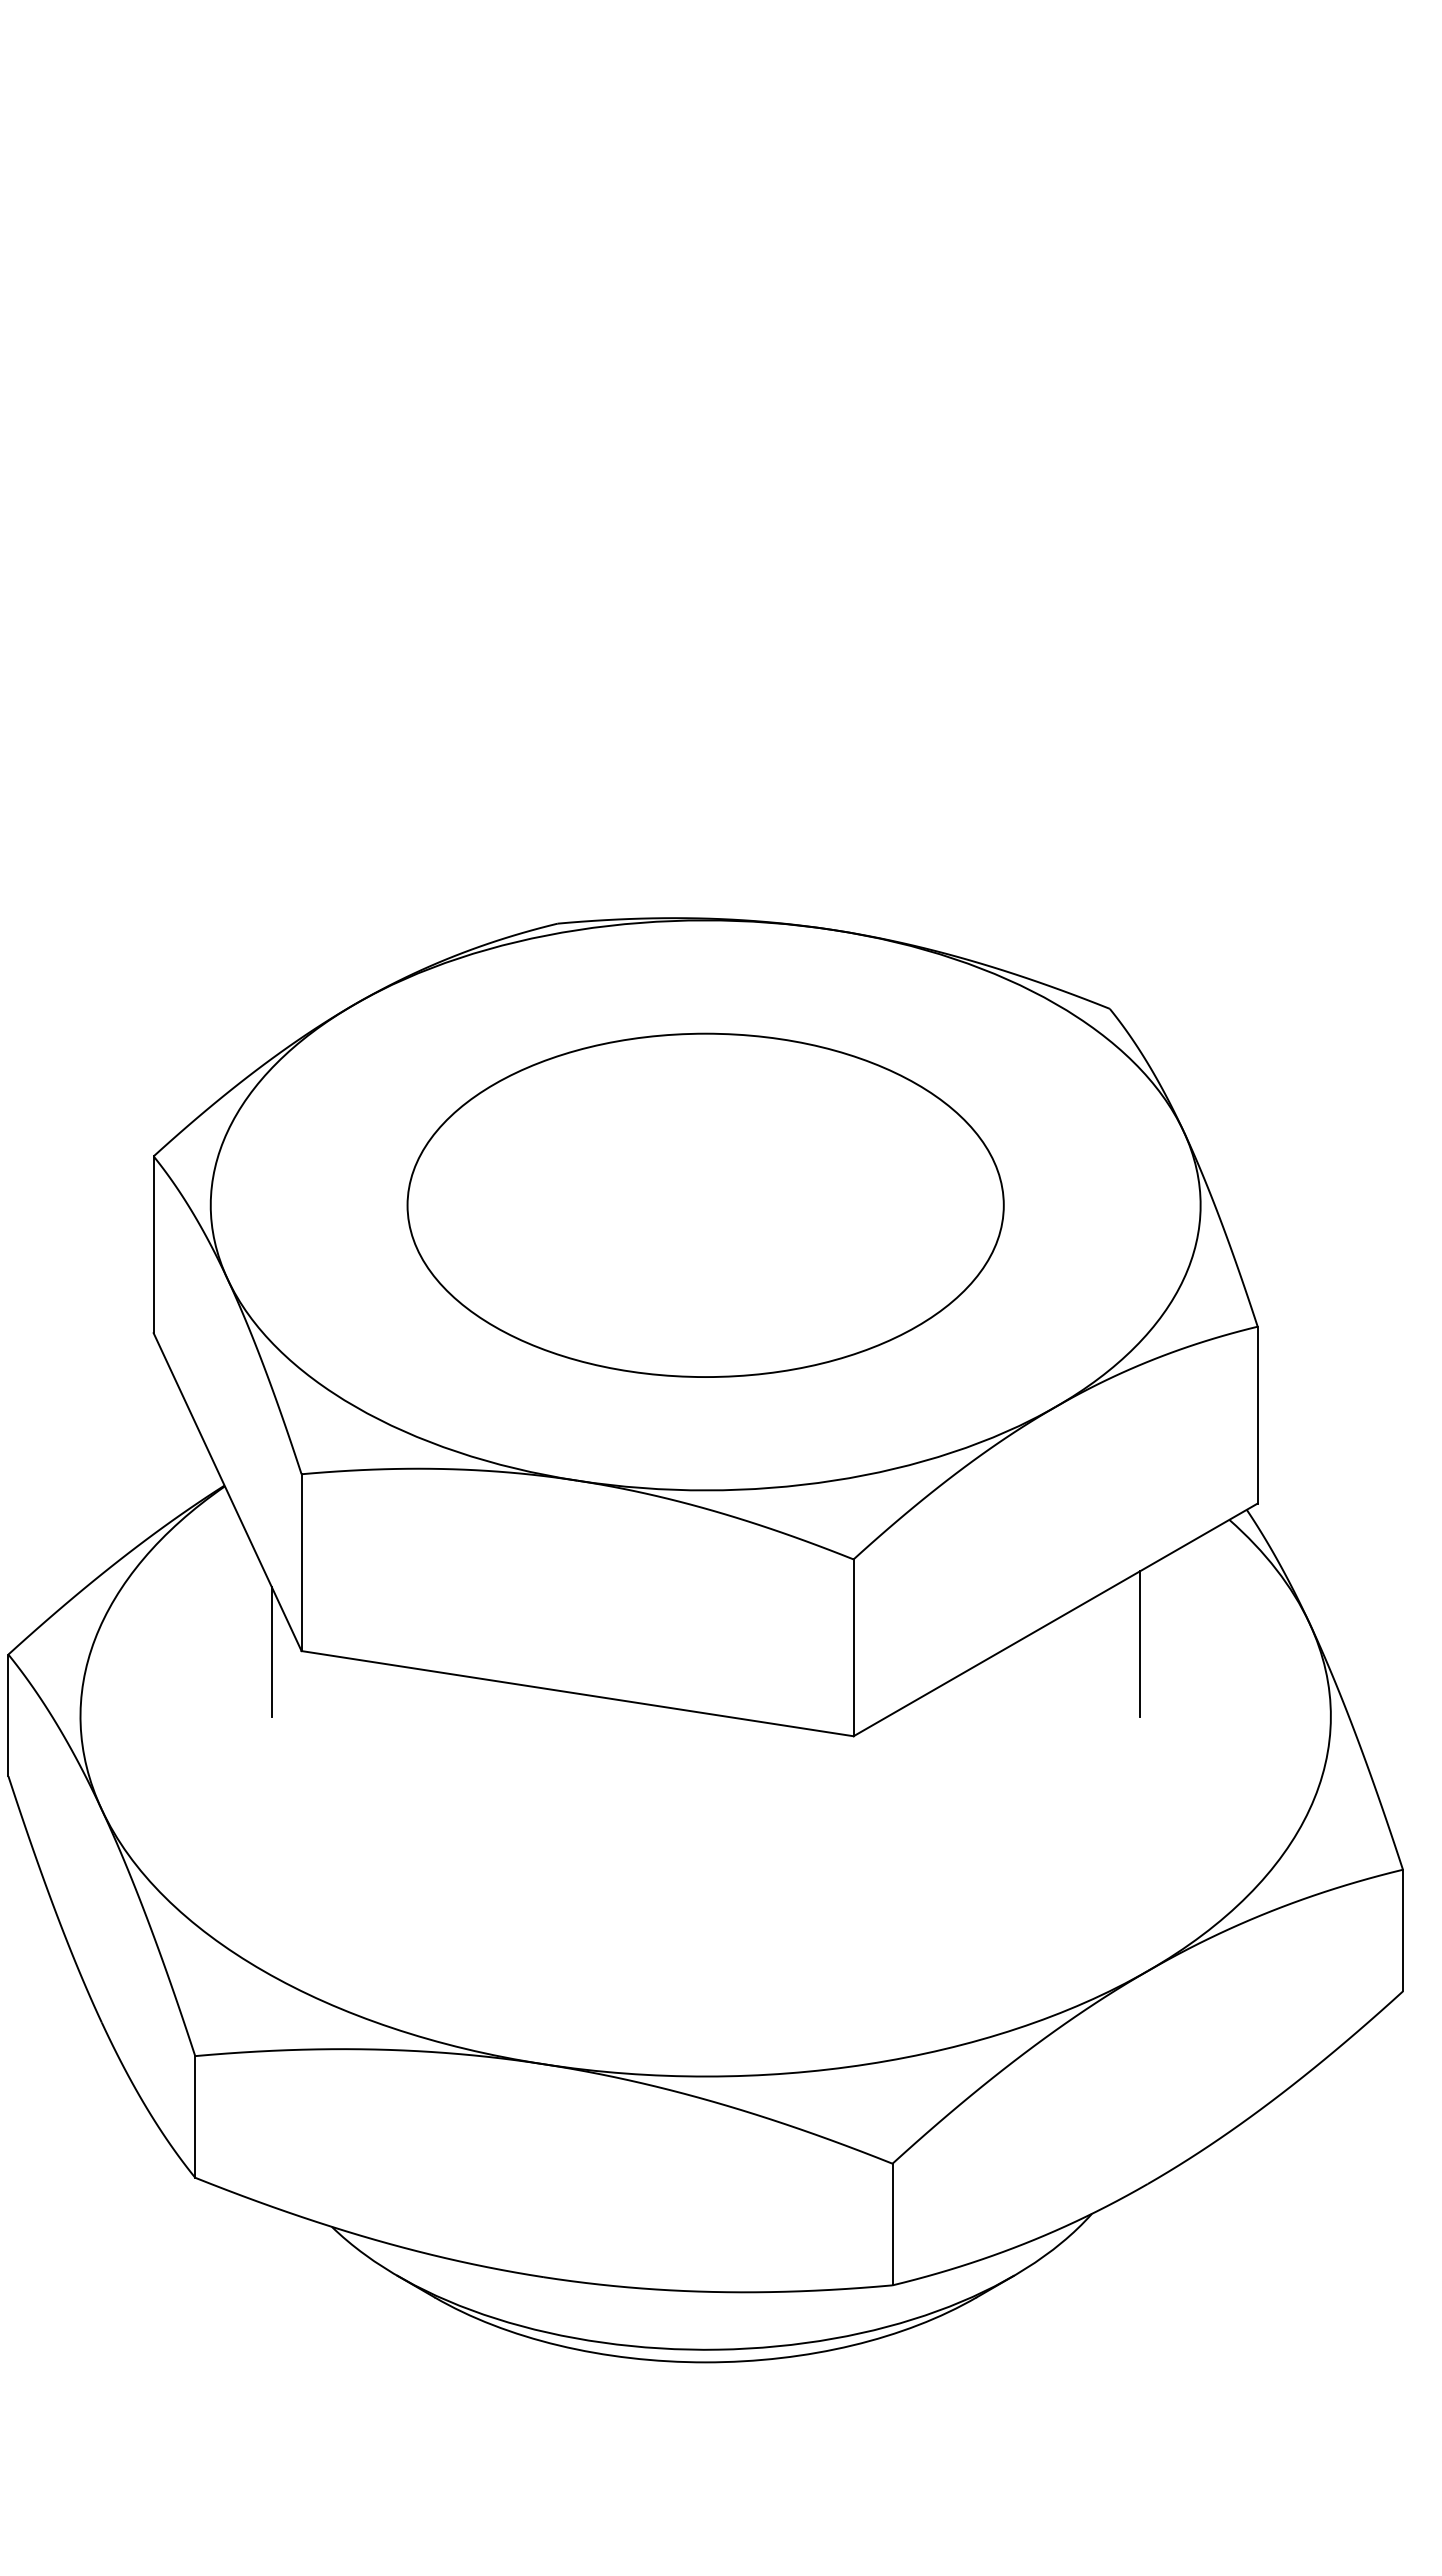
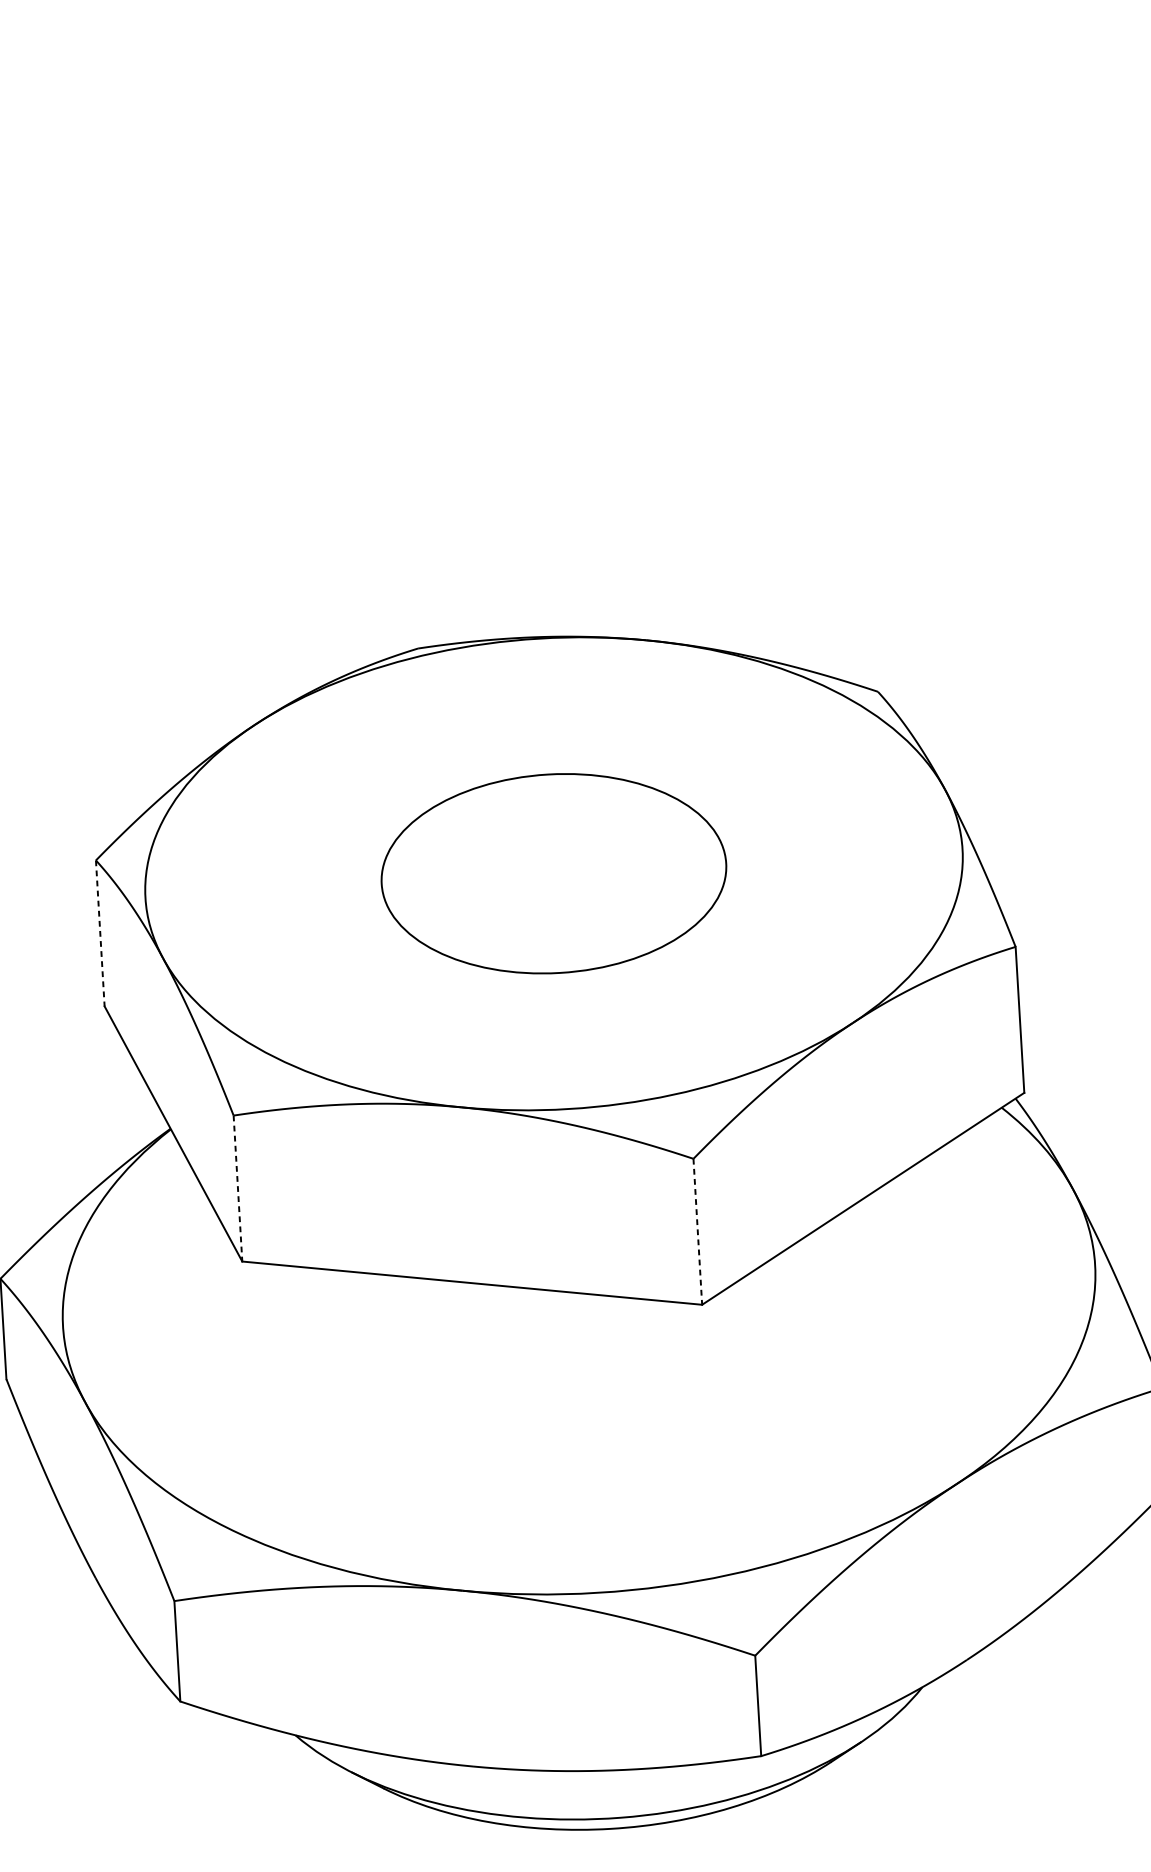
part: (705, 1204) -> (553, 873), size x0.7
line: (153, 1245) -> (100, 934), solid -> dashed
line: (301, 1563) -> (237, 1189), solid -> dashed
line: (1139, 1643) -> (933, 1214), removed
line: (853, 1648) -> (697, 1232), solid -> dashed
line: (271, 1651) -> (217, 1263), removed

